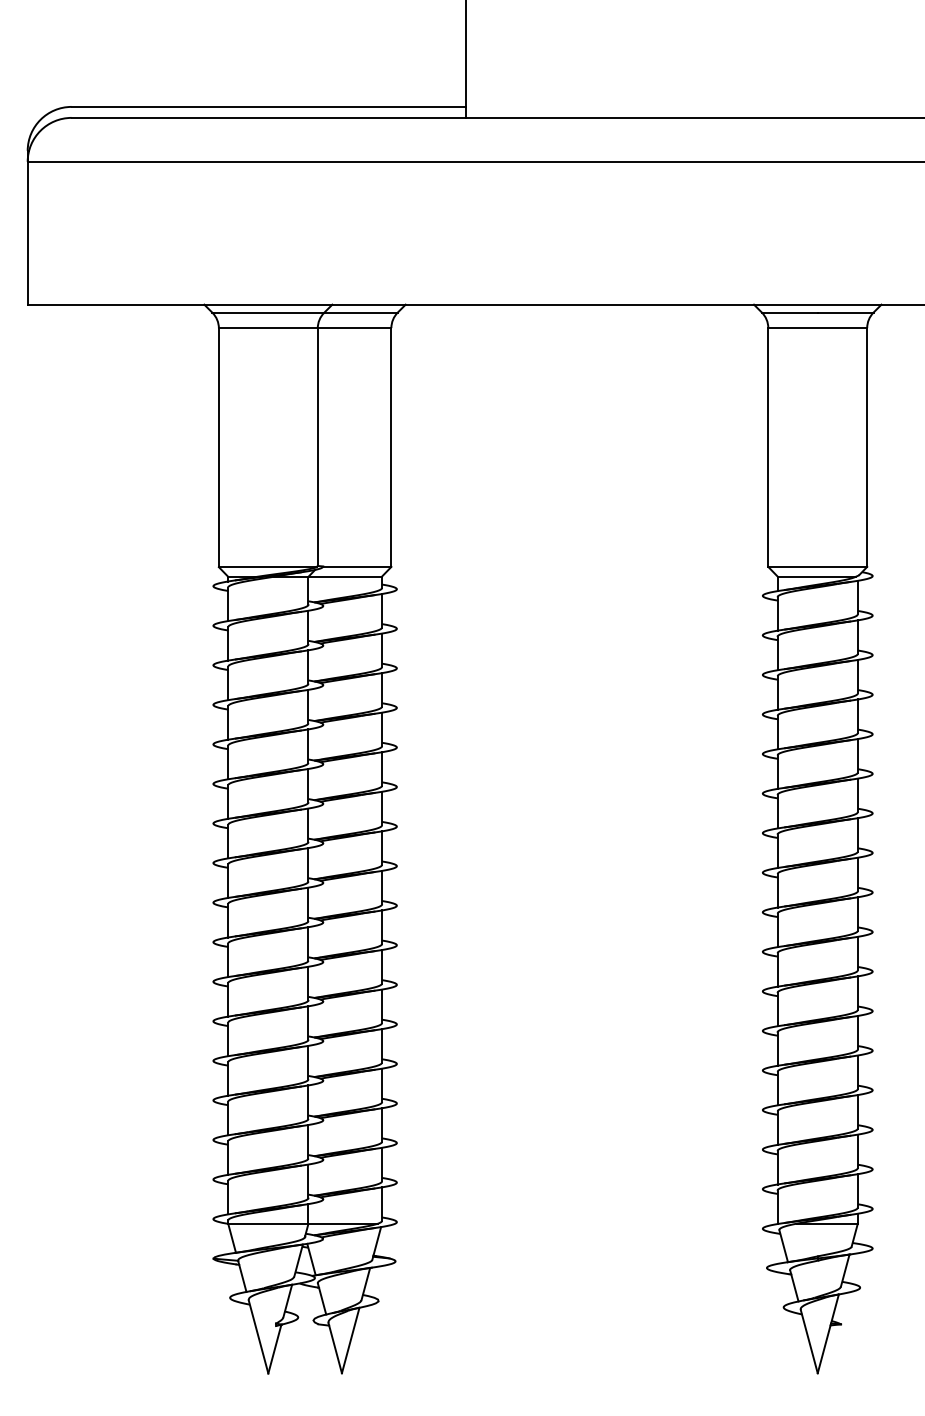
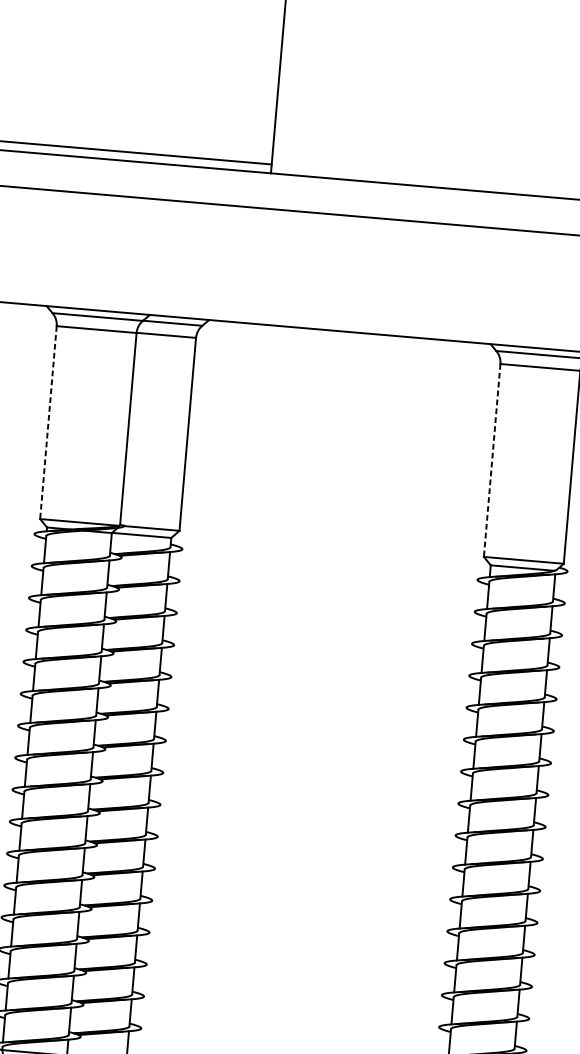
line: (218, 448) -> (48, 423), solid -> dashed
line: (768, 448) -> (492, 461), solid -> dashed

